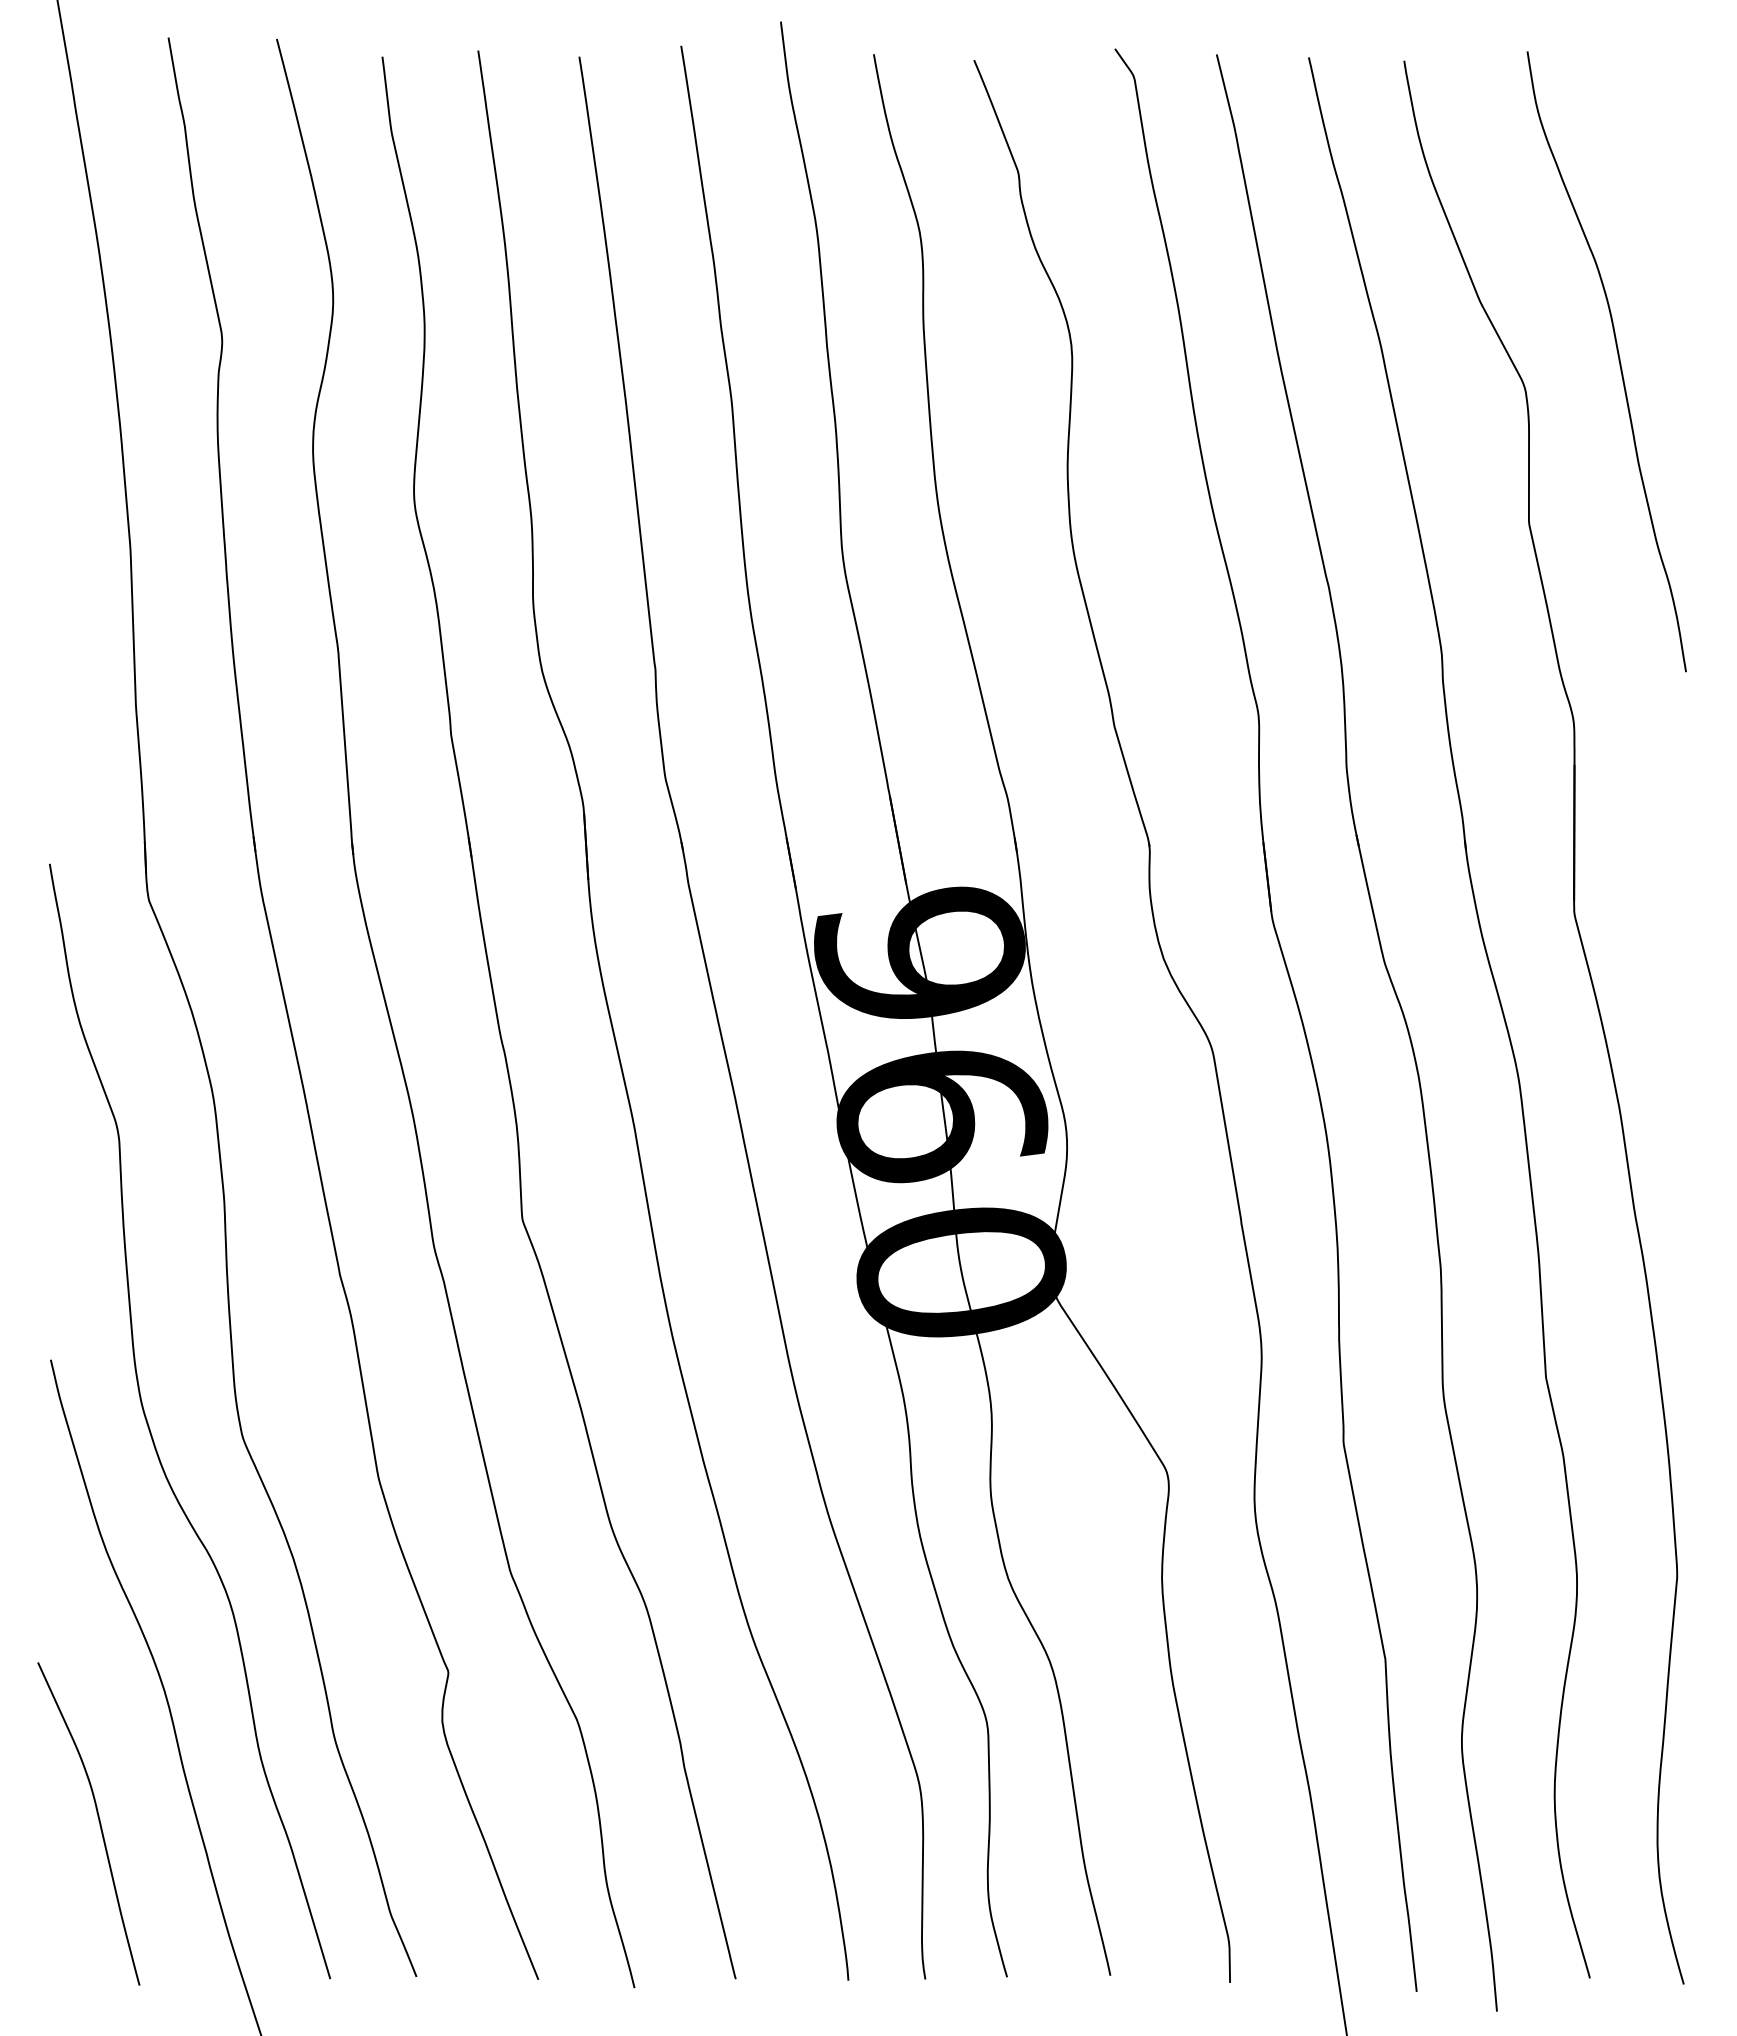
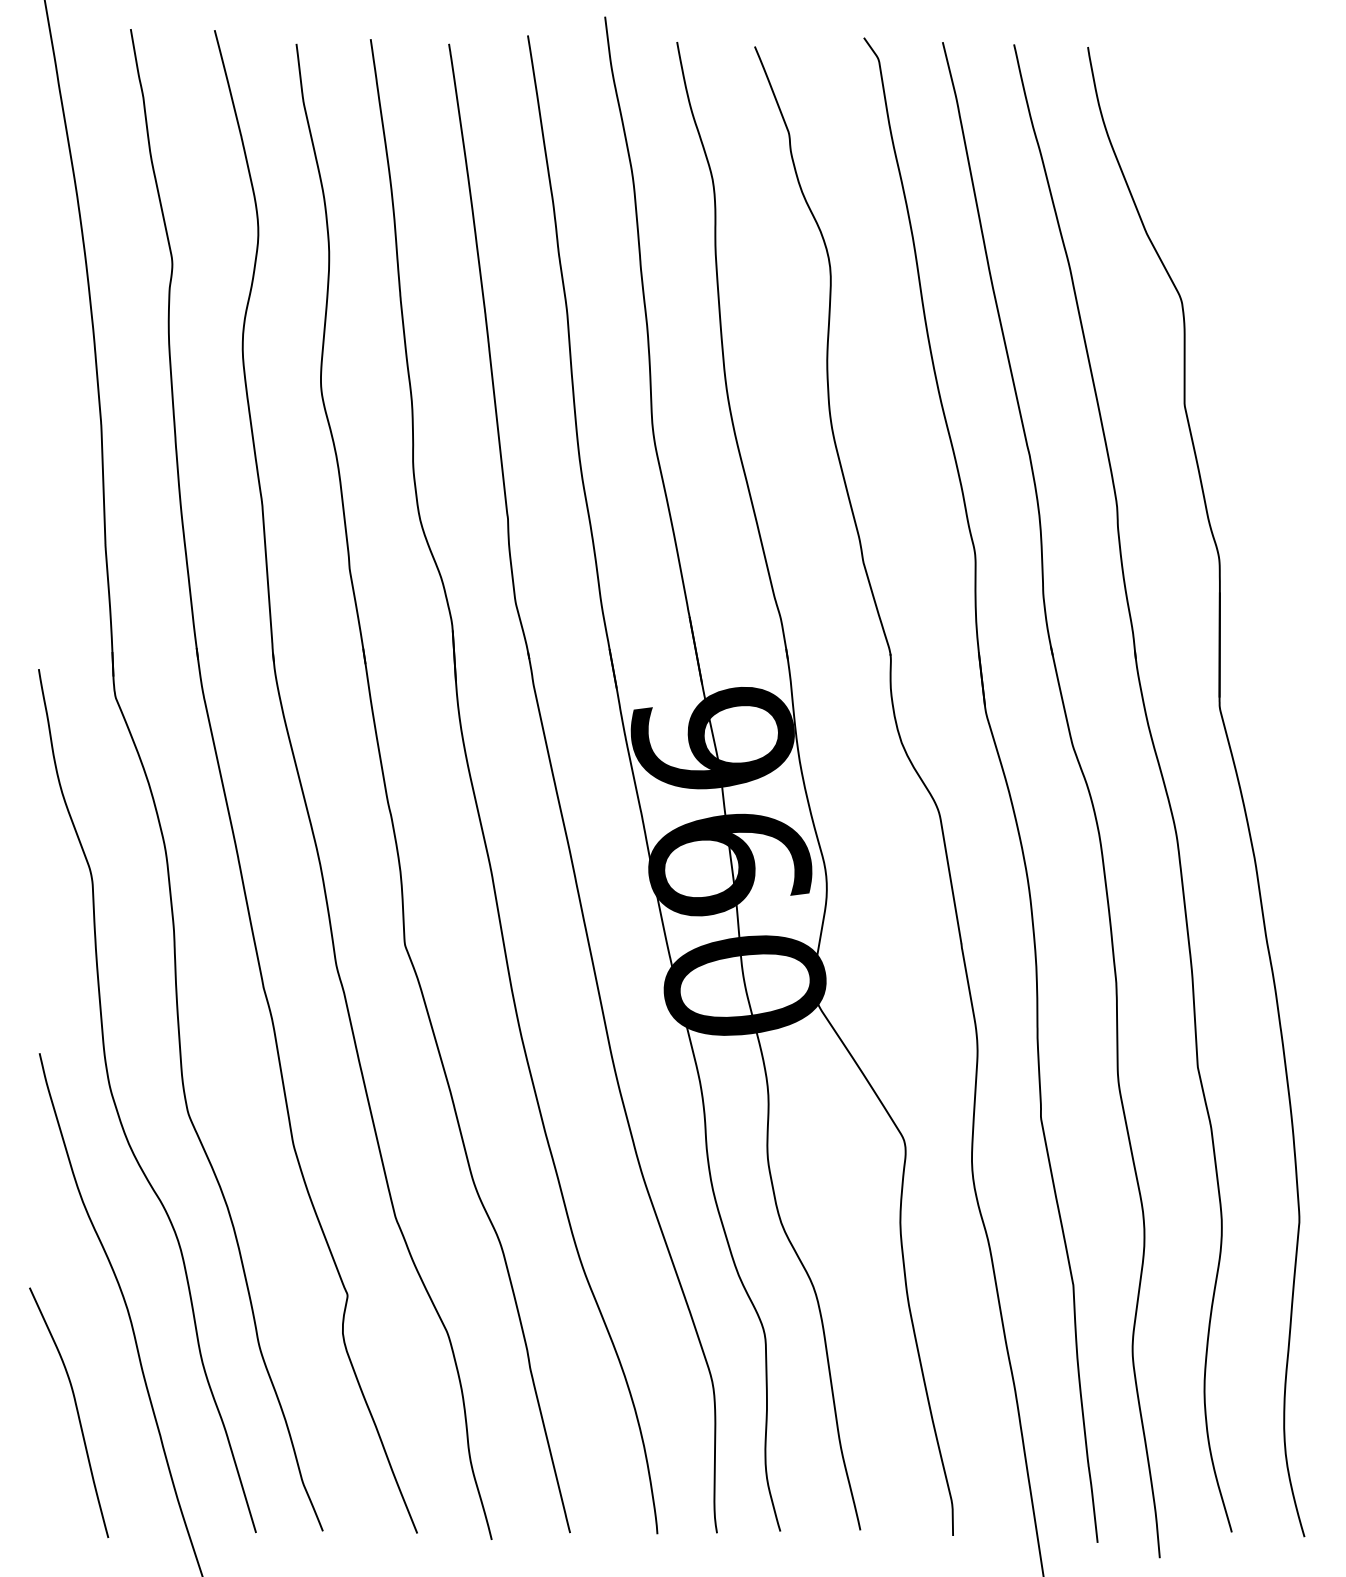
curve: (1618, 361) -> (1253, 279), removed

